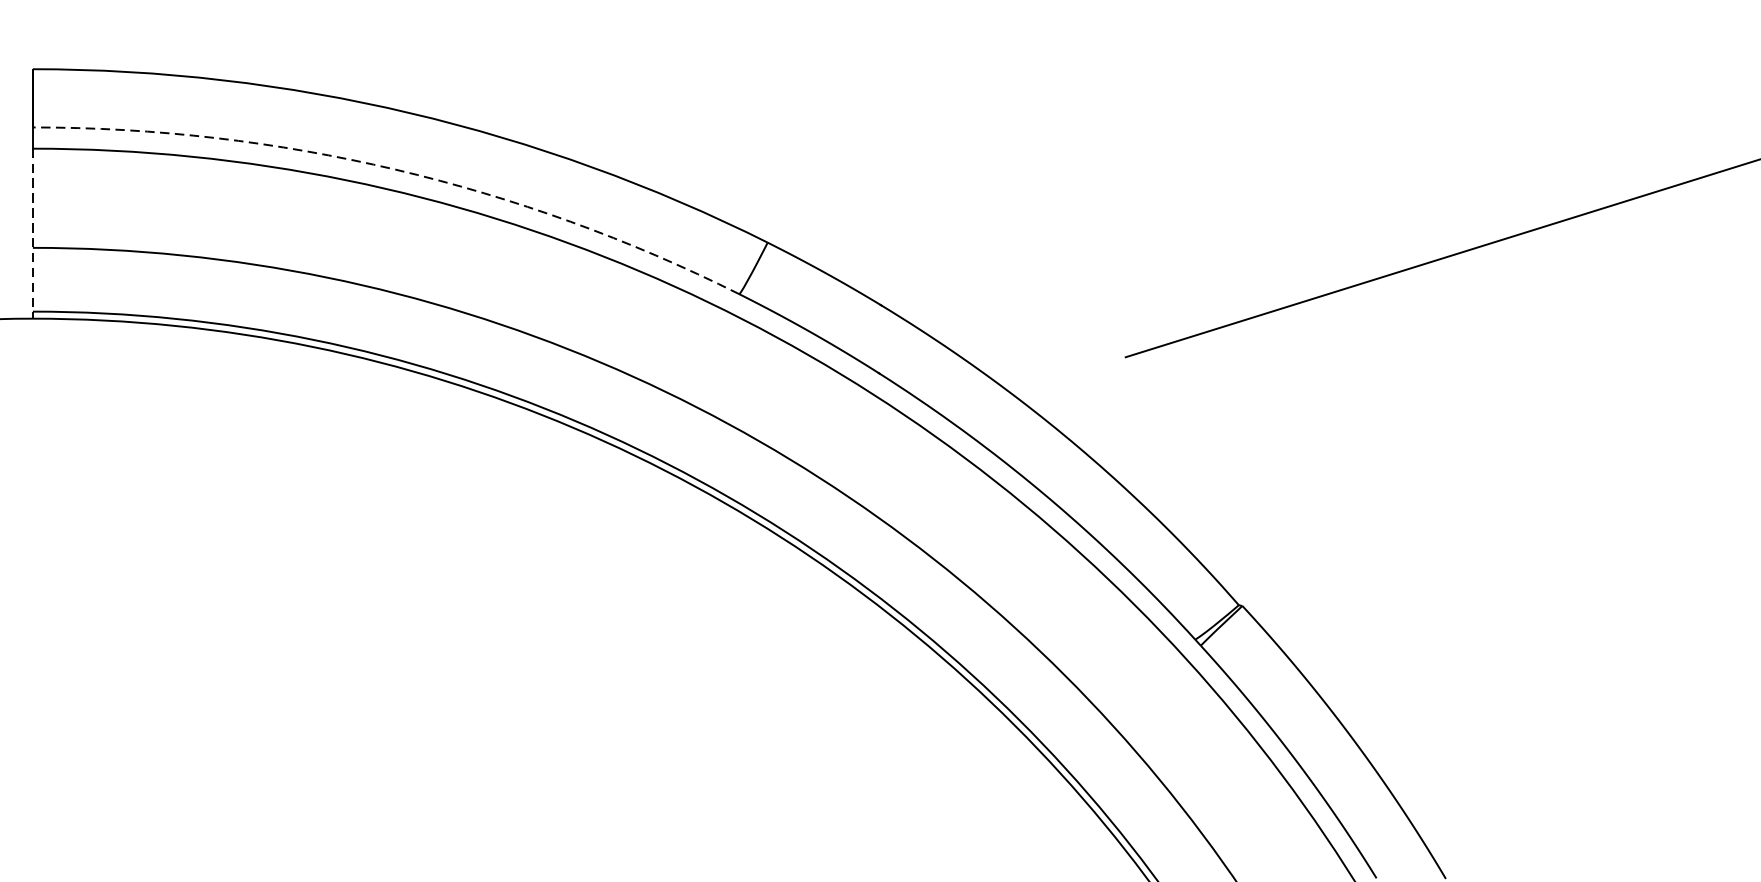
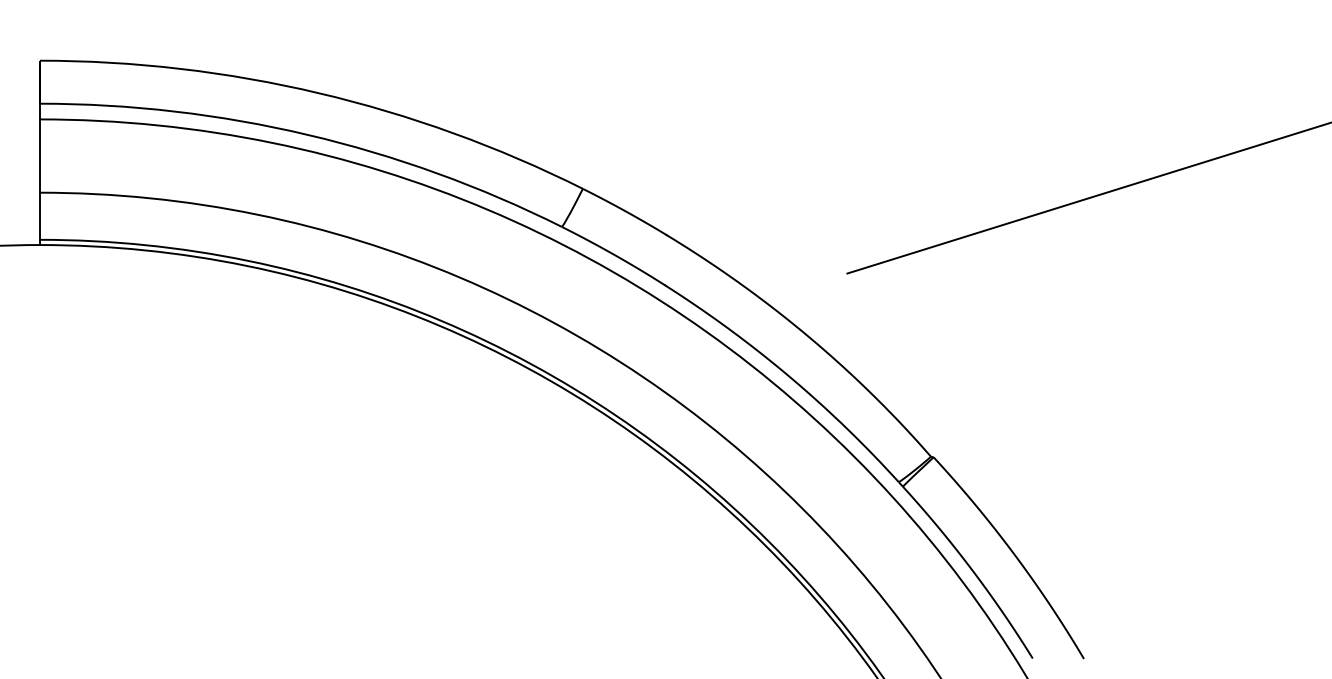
arc: (396, 169) -> (308, 134), dashed -> solid
line: (32, 234) -> (39, 182), dashed -> solid

